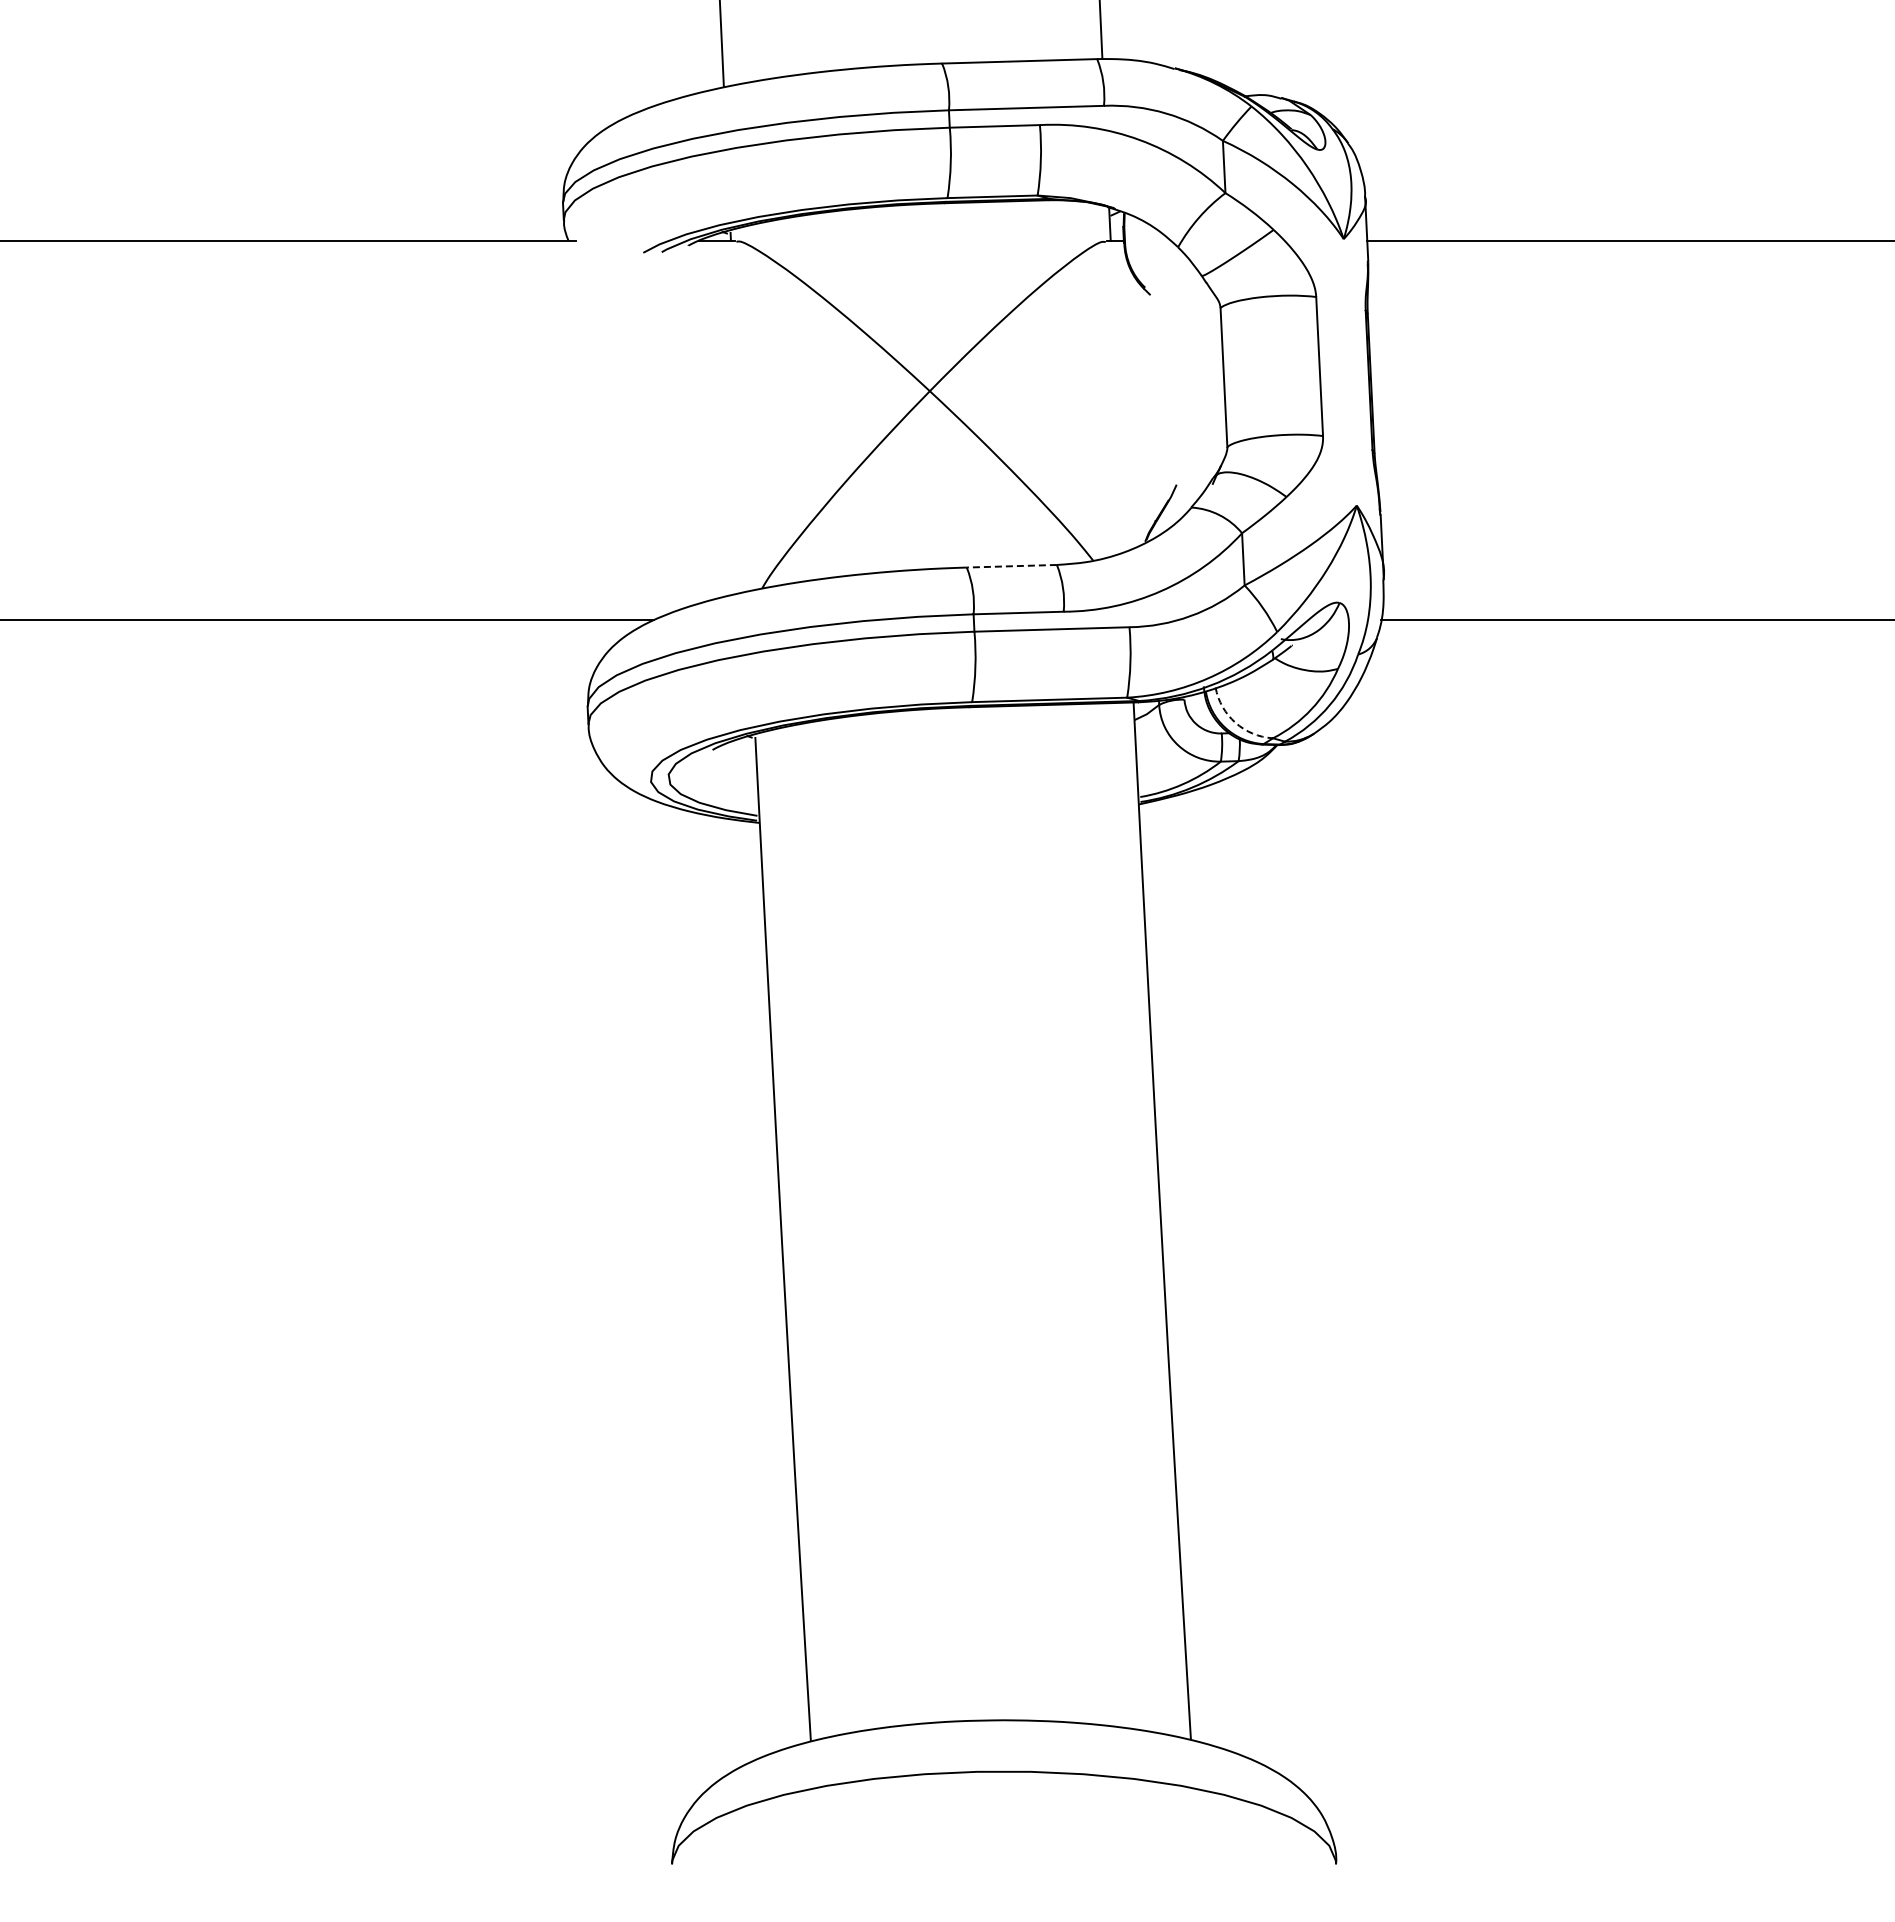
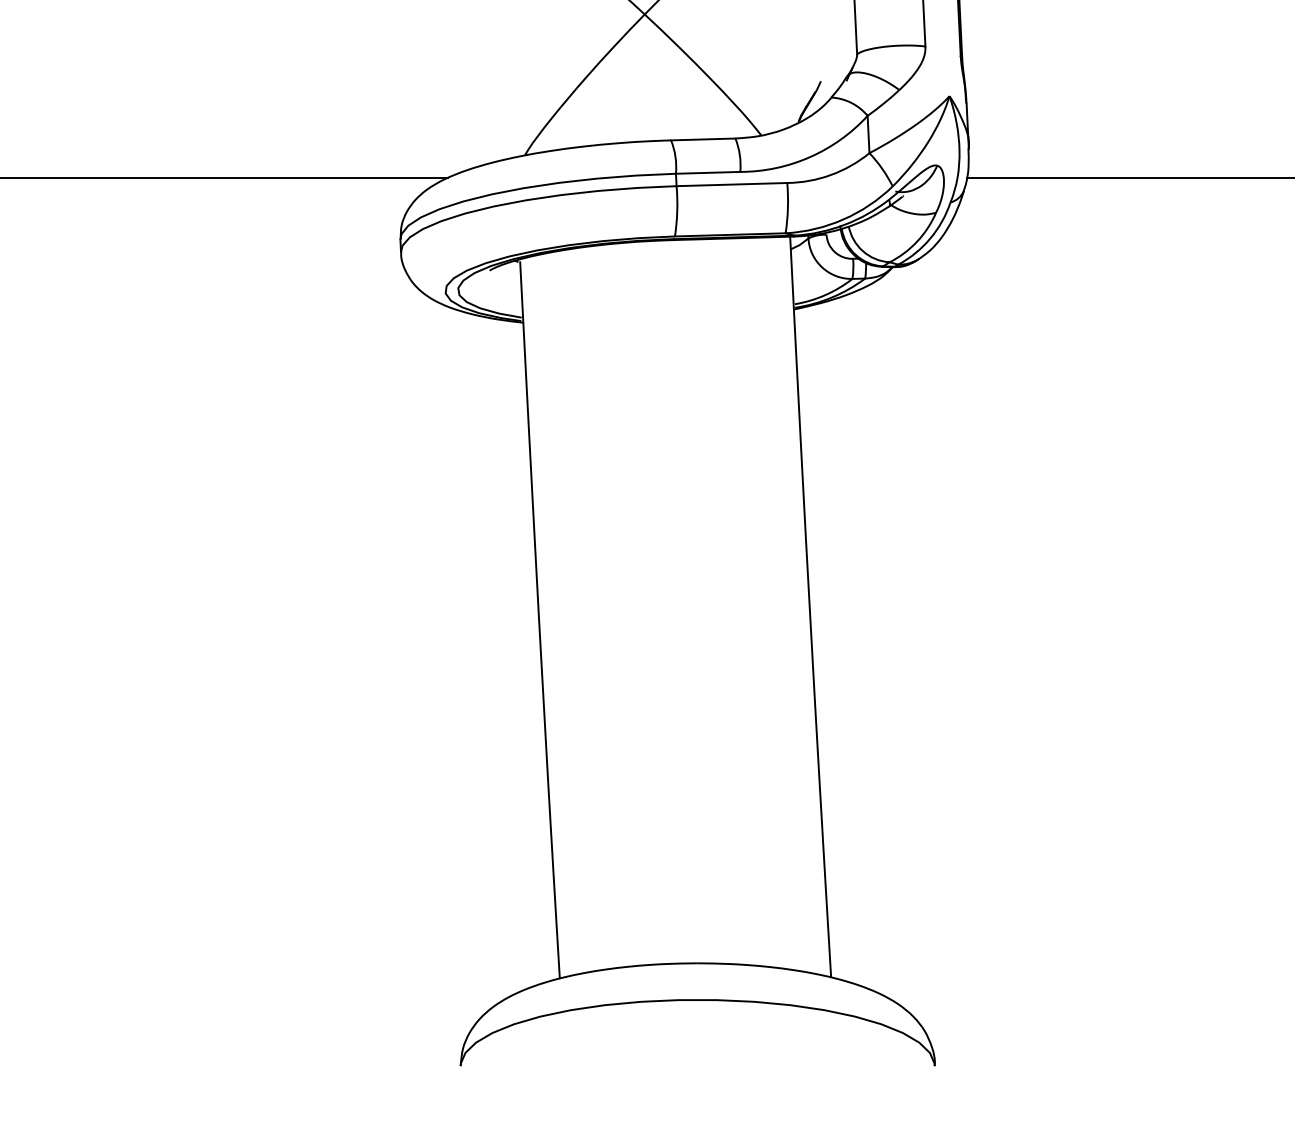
line: (1011, 566) -> (703, 139), dashed -> solid
arc: (1235, 722) -> (862, 251), dashed -> solid

